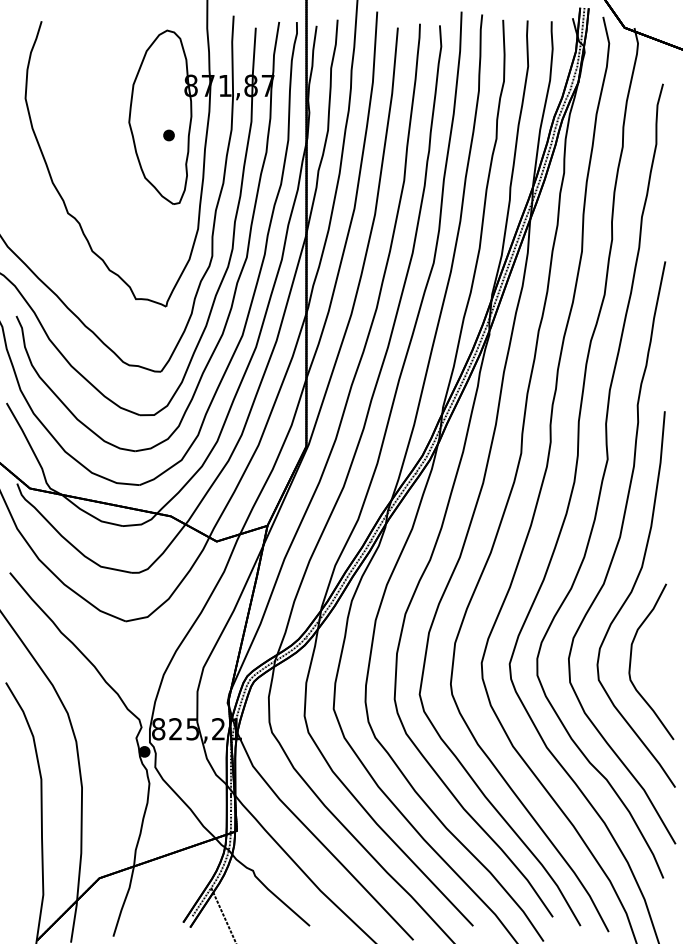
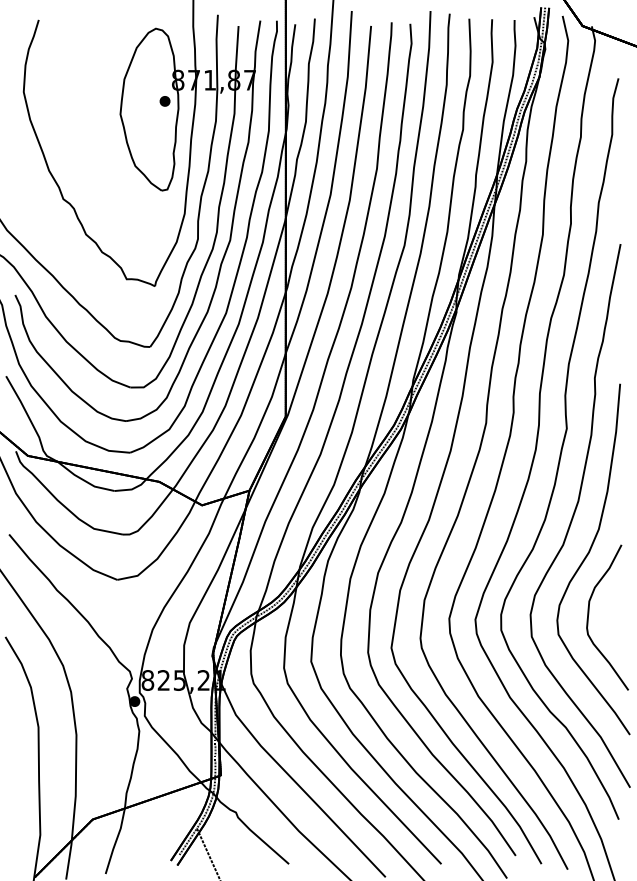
part: (168, 135) -> (164, 101), moved

